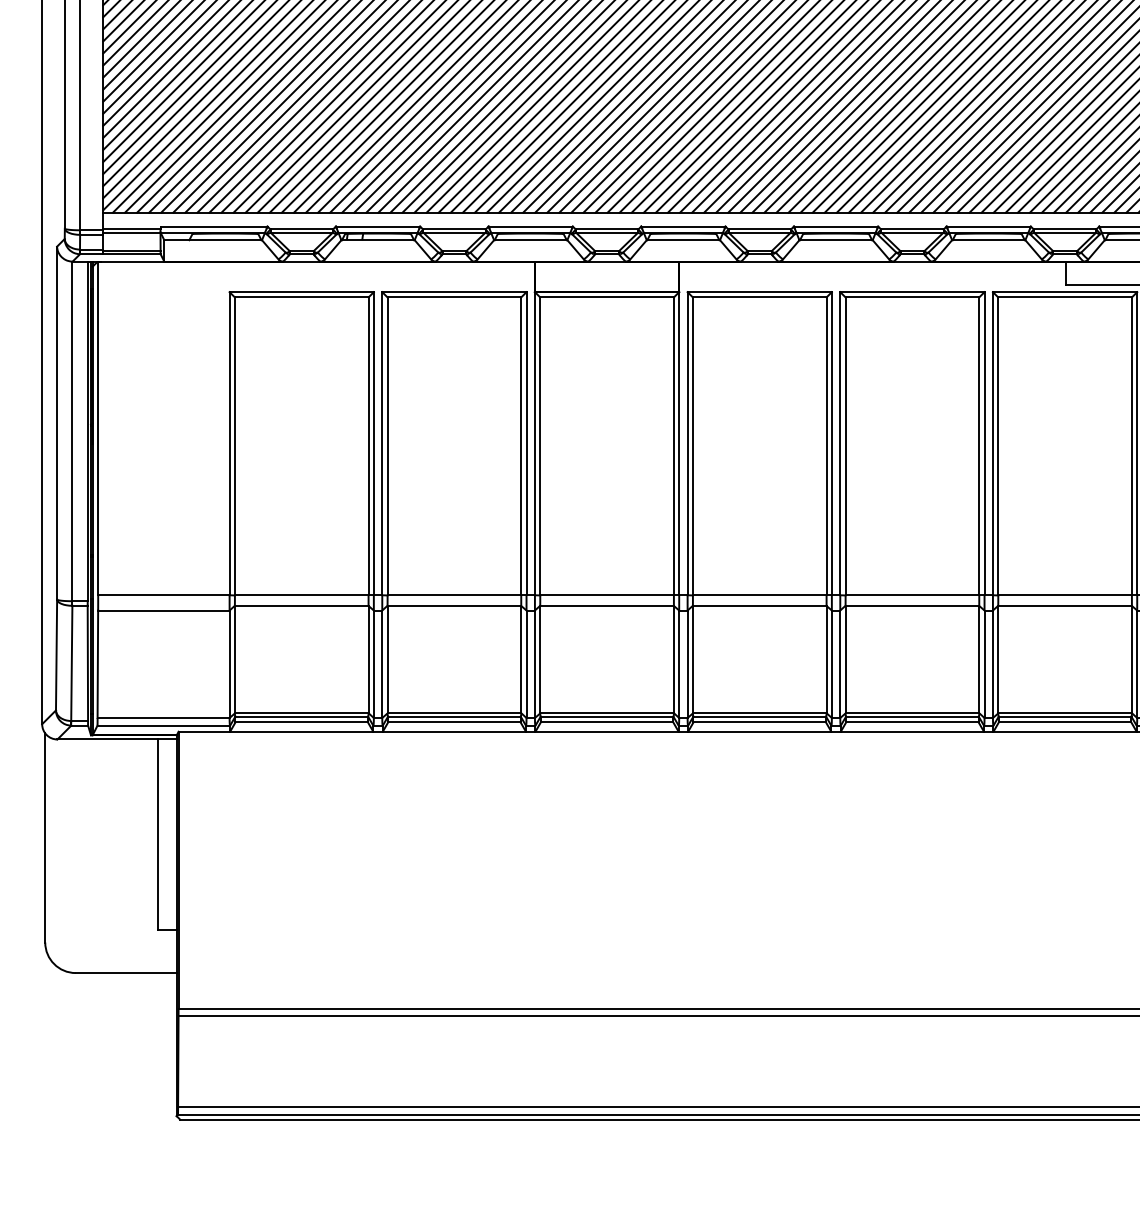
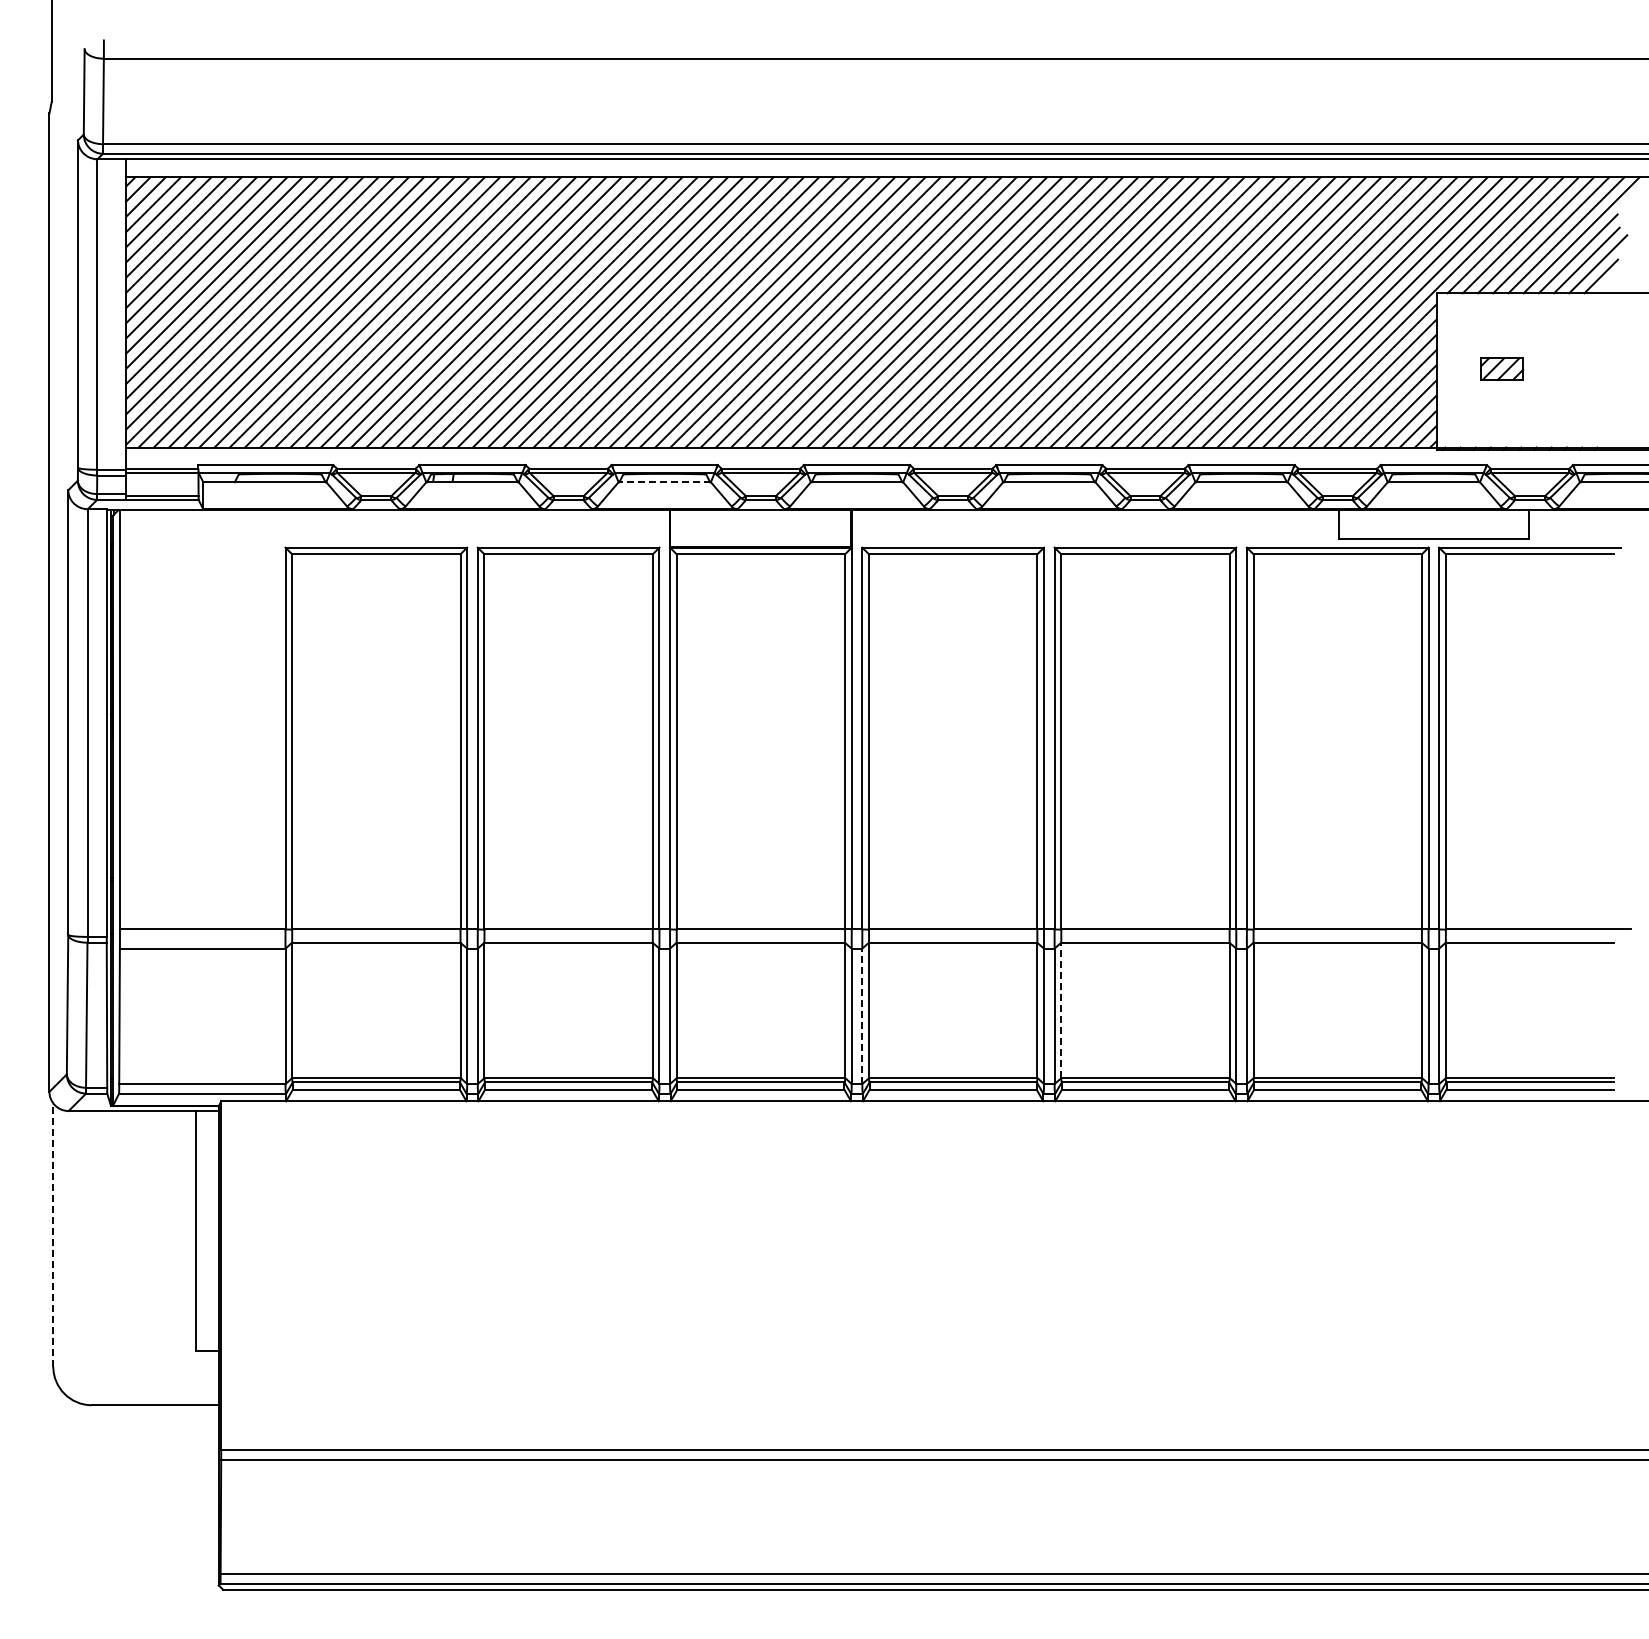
line: (530, 240) -> (664, 482), solid -> dashed
line: (845, 659) -> (1061, 1010), solid -> dashed
line: (687, 664) -> (862, 1016), solid -> dashed
line: (45, 838) -> (53, 1235), solid -> dashed

